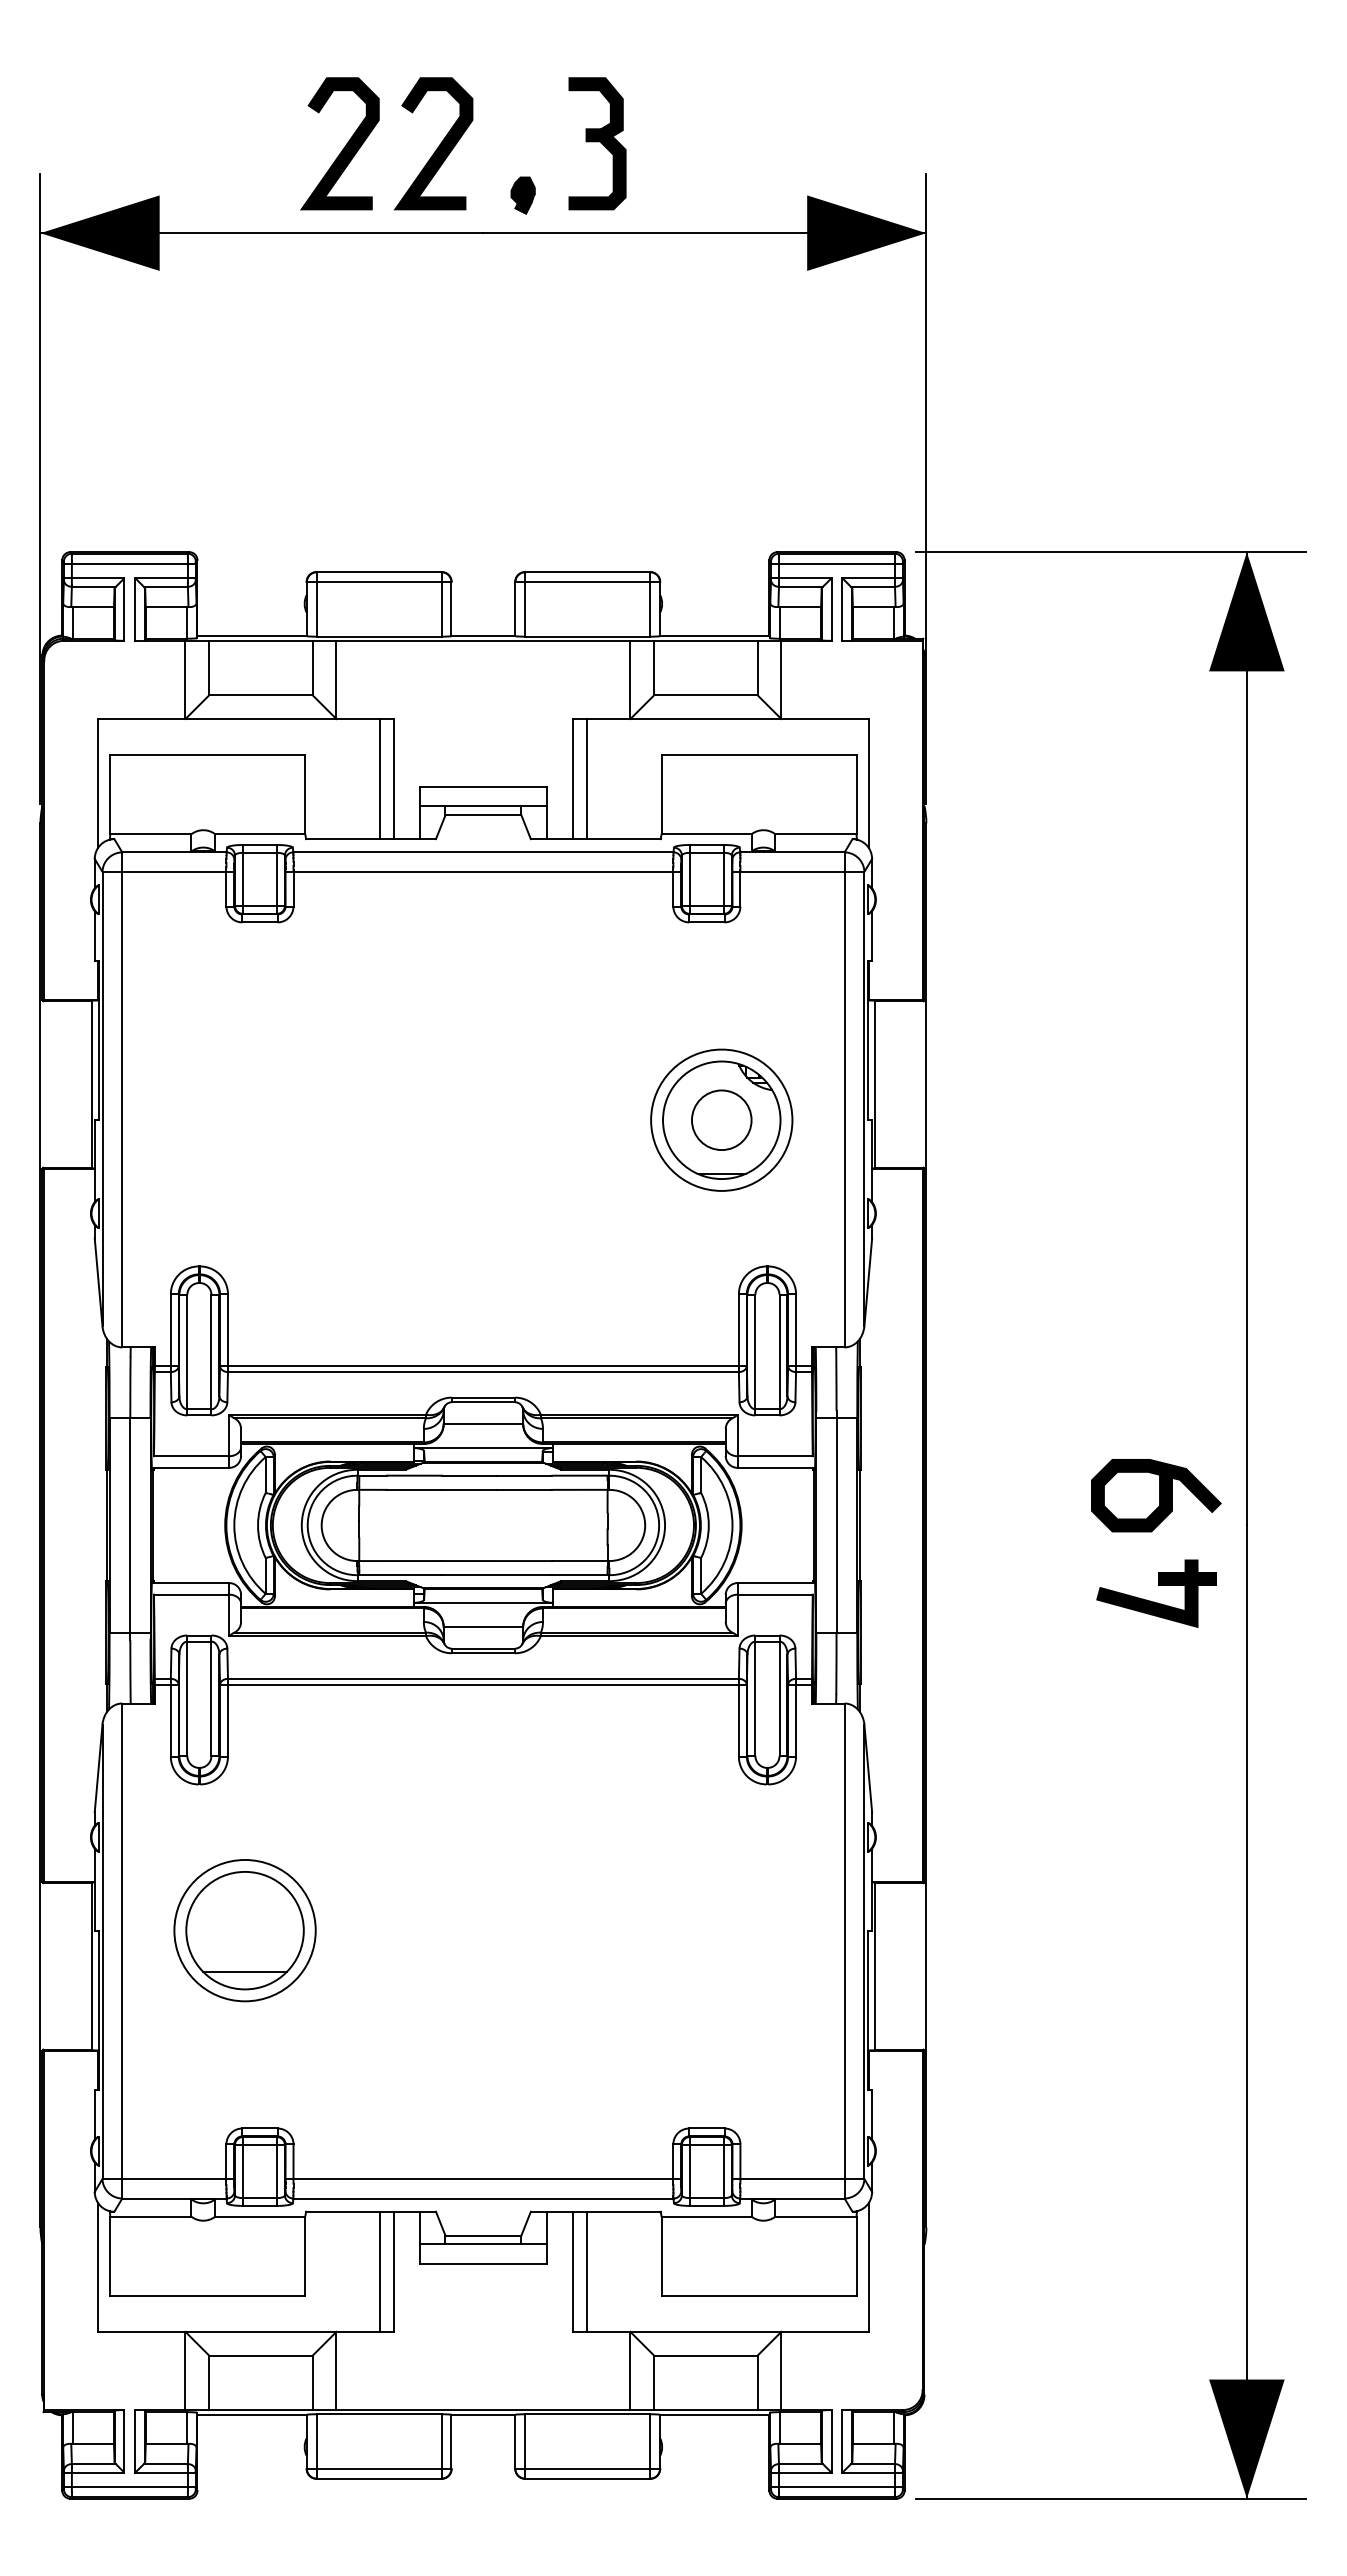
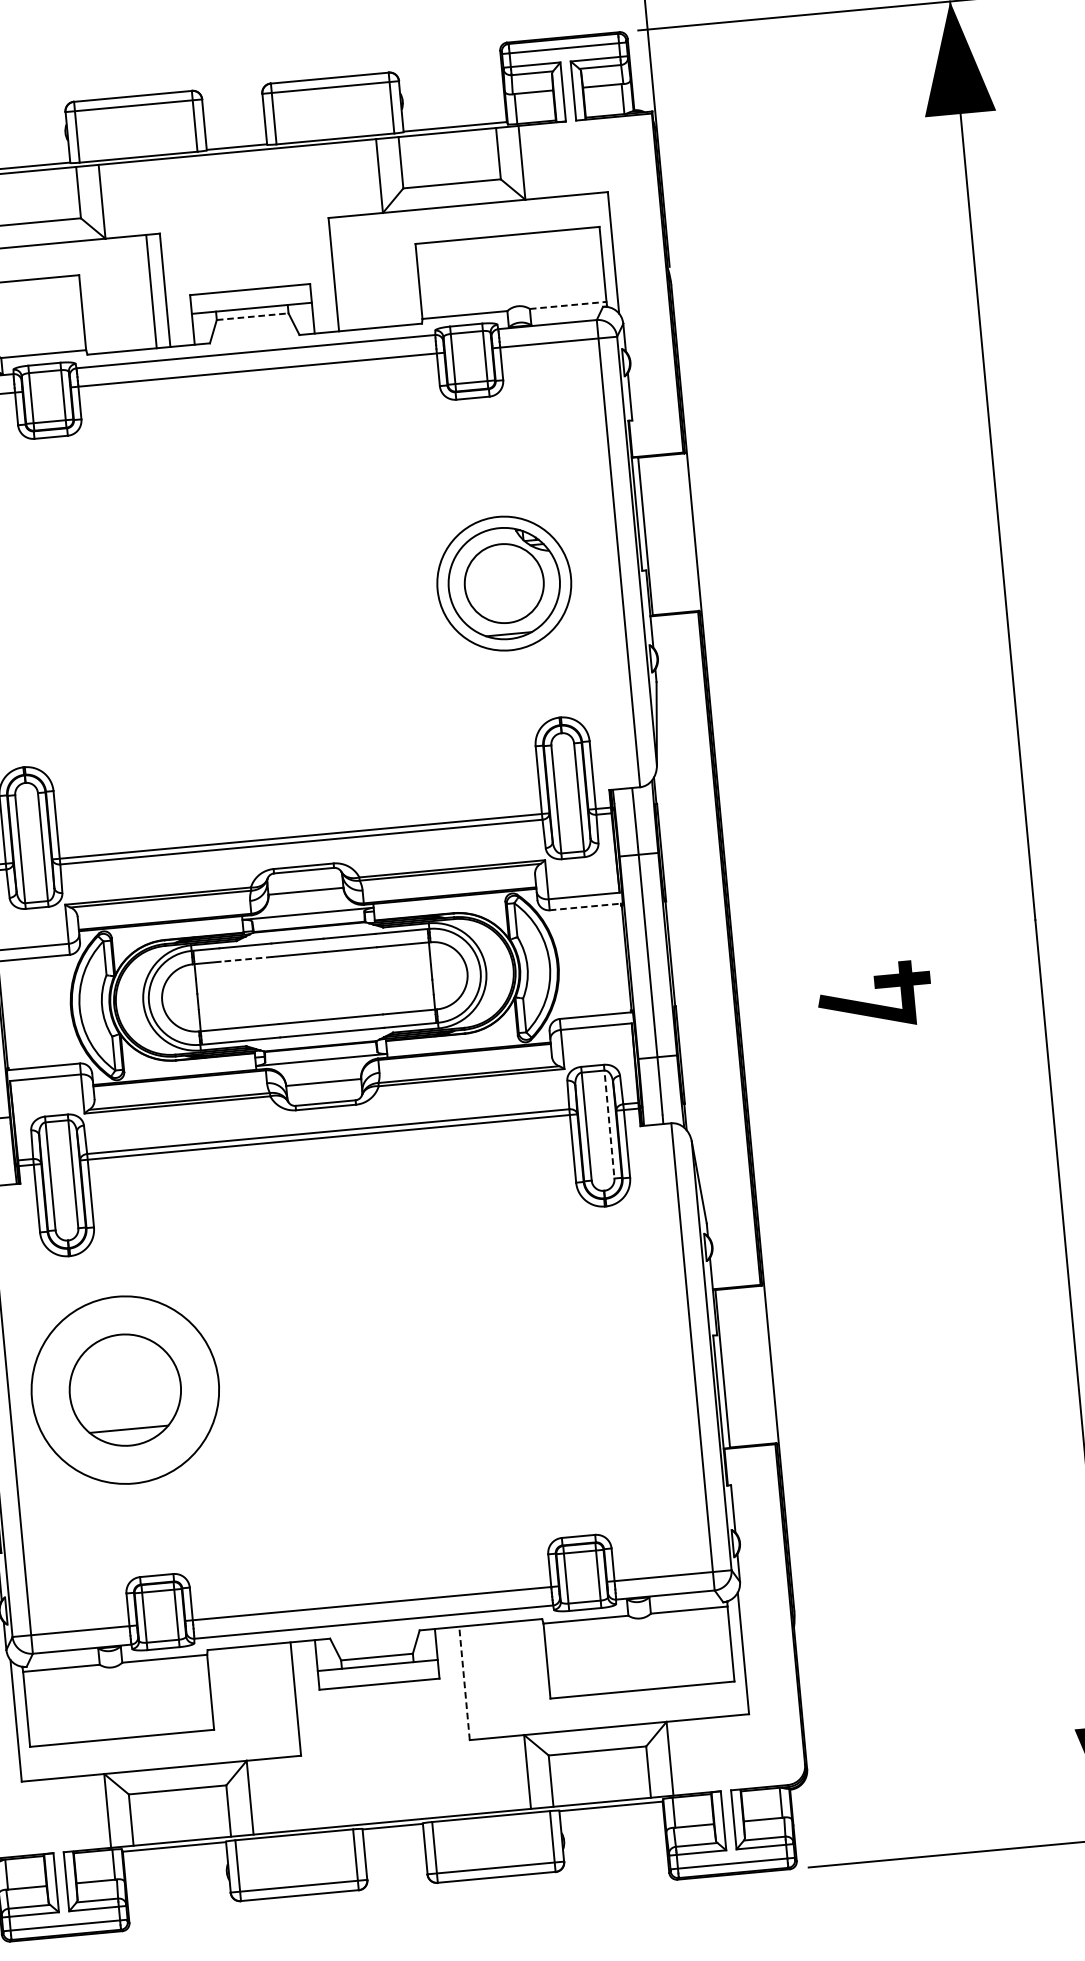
line: (587, 779) -> (347, 273), removed
line: (483, 815) -> (252, 316), solid -> dashed
line: (816, 834) -> (568, 305), solid -> dashed
circle: (721, 1120) -> (504, 583), size x1.4
line: (776, 1467) -> (586, 906), solid -> dashed
line: (414, 1489) -> (246, 958), solid -> dashed
curve: (1159, 1495) -> (950, 899), removed
part: (1158, 1585) -> (875, 988), moved
line: (779, 1696) -> (609, 1122), solid -> dashed
circle: (244, 1930) -> (124, 1390), size x1.4
line: (379, 2271) -> (282, 1700), removed
line: (572, 2271) -> (464, 1683), solid -> dashed
line: (587, 2271) -> (478, 1681), removed

